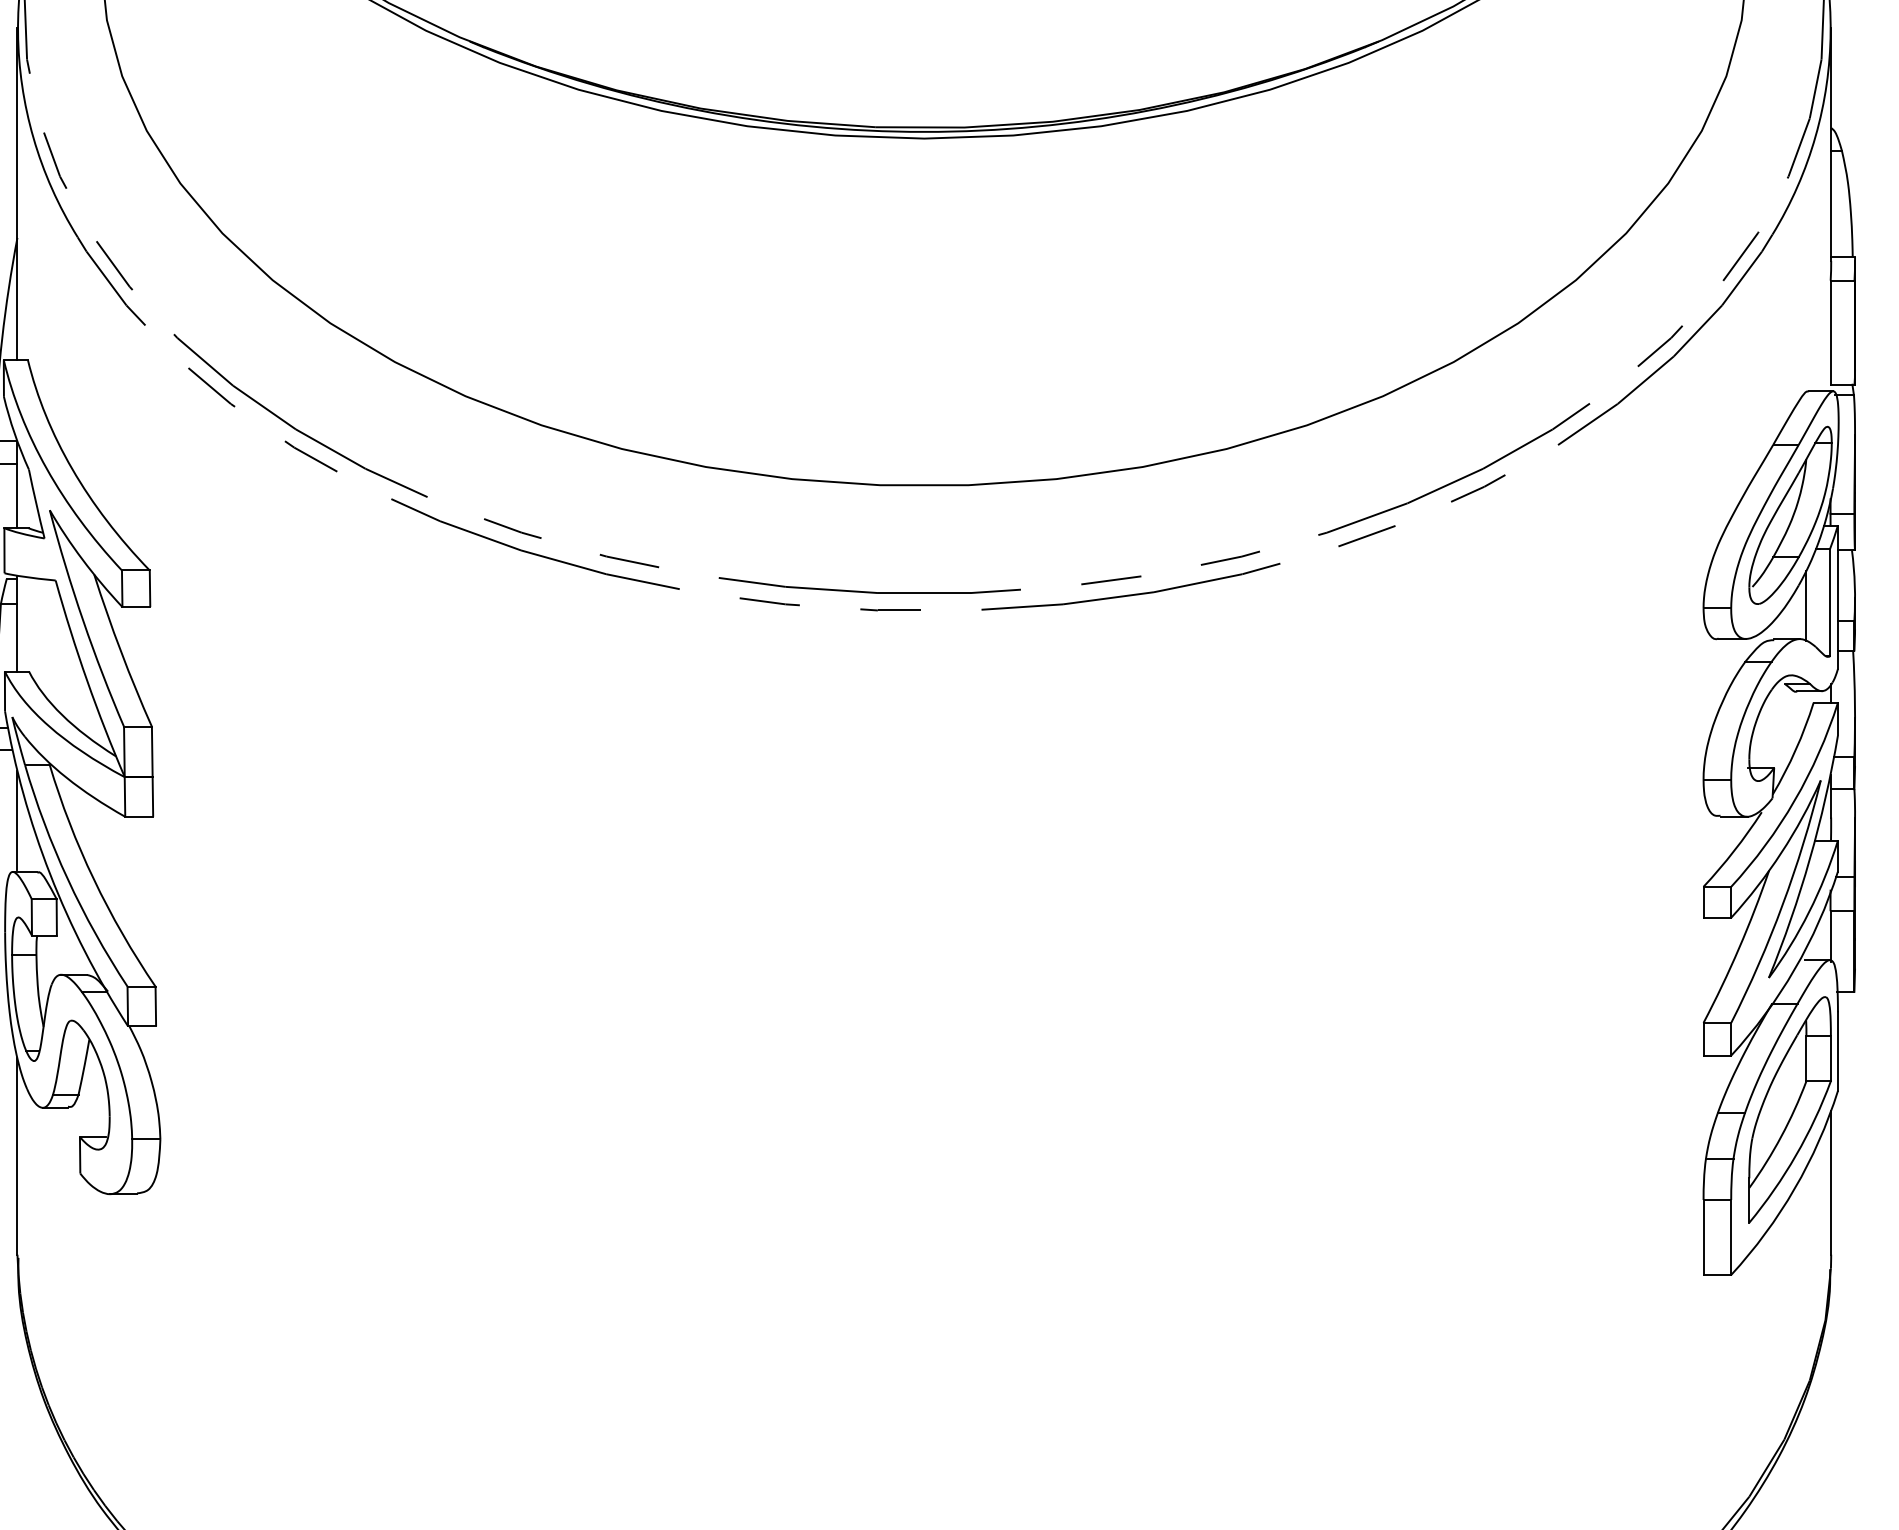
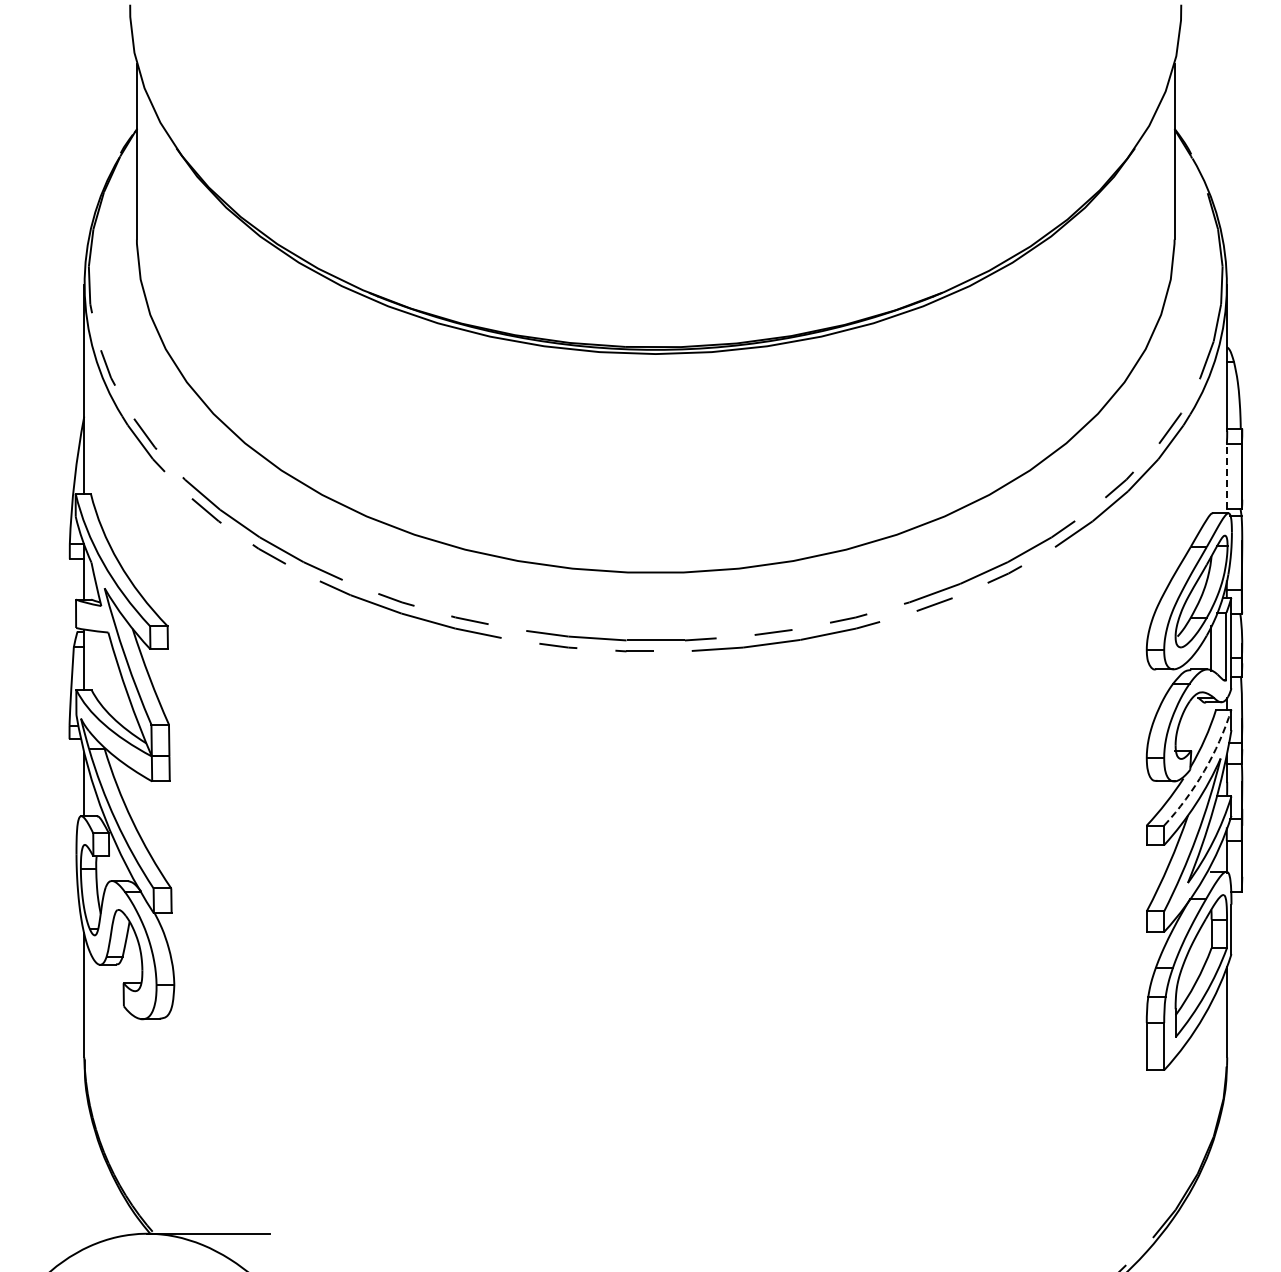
line: (1830, 332) -> (1226, 476), solid -> dashed
arc: (1795, 801) -> (1204, 771), solid -> dashed

